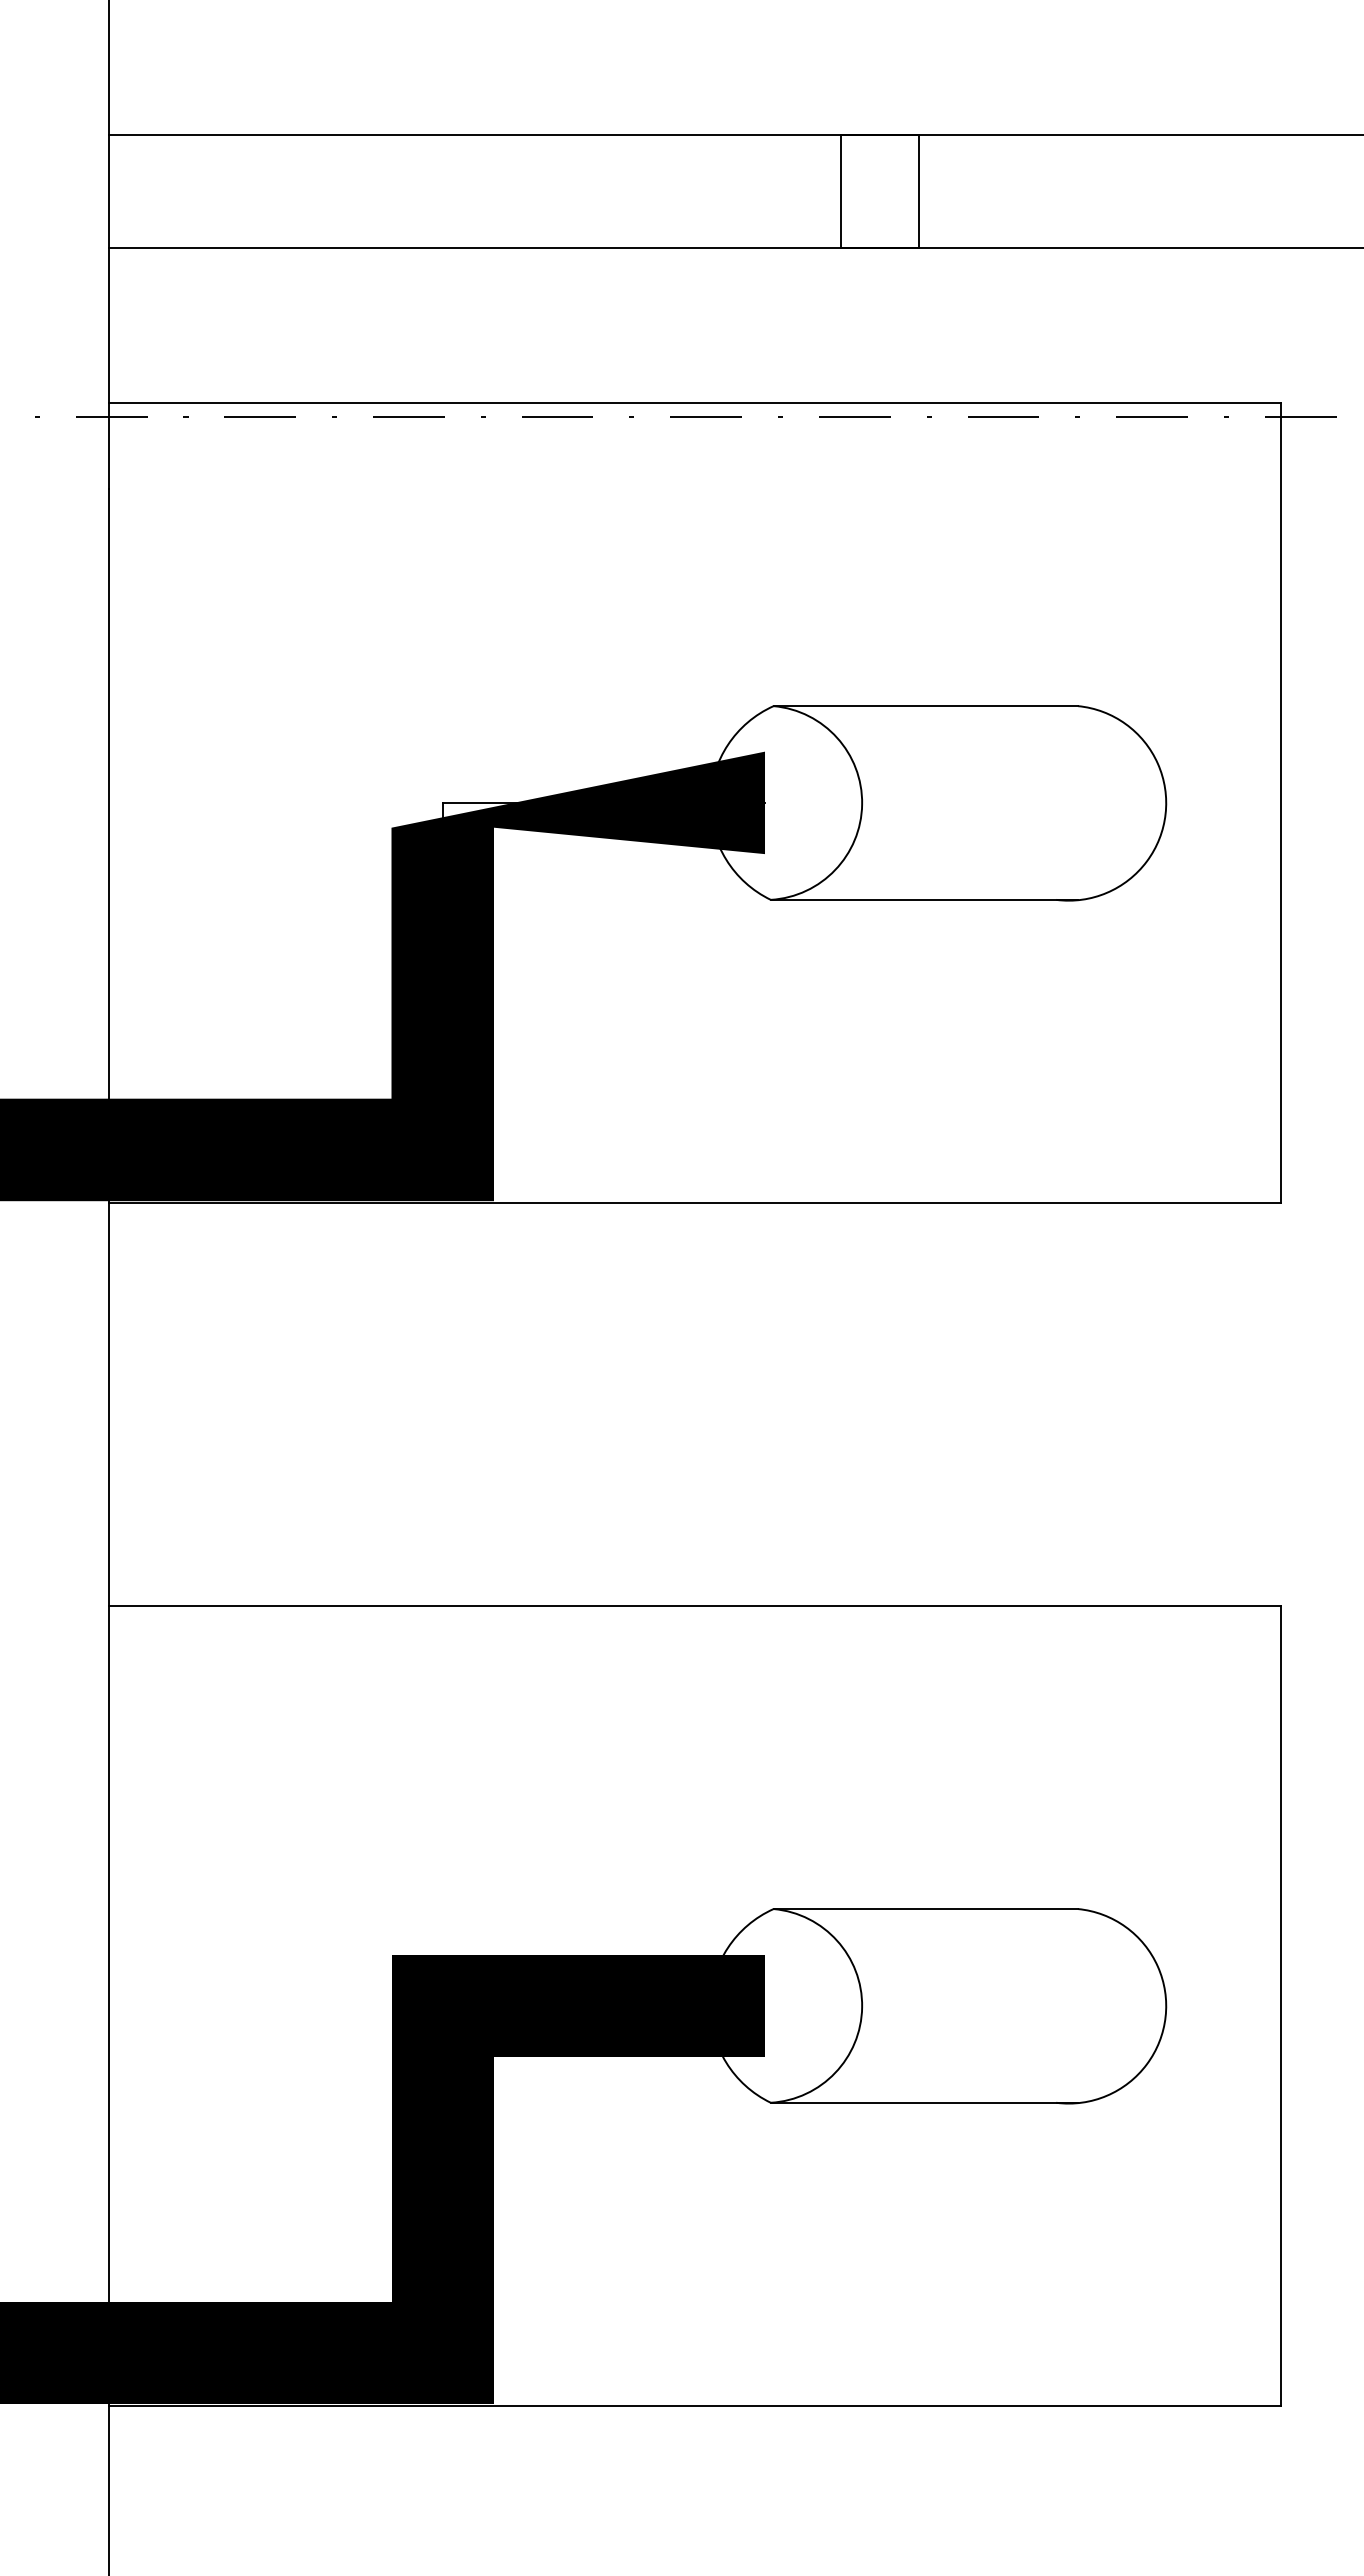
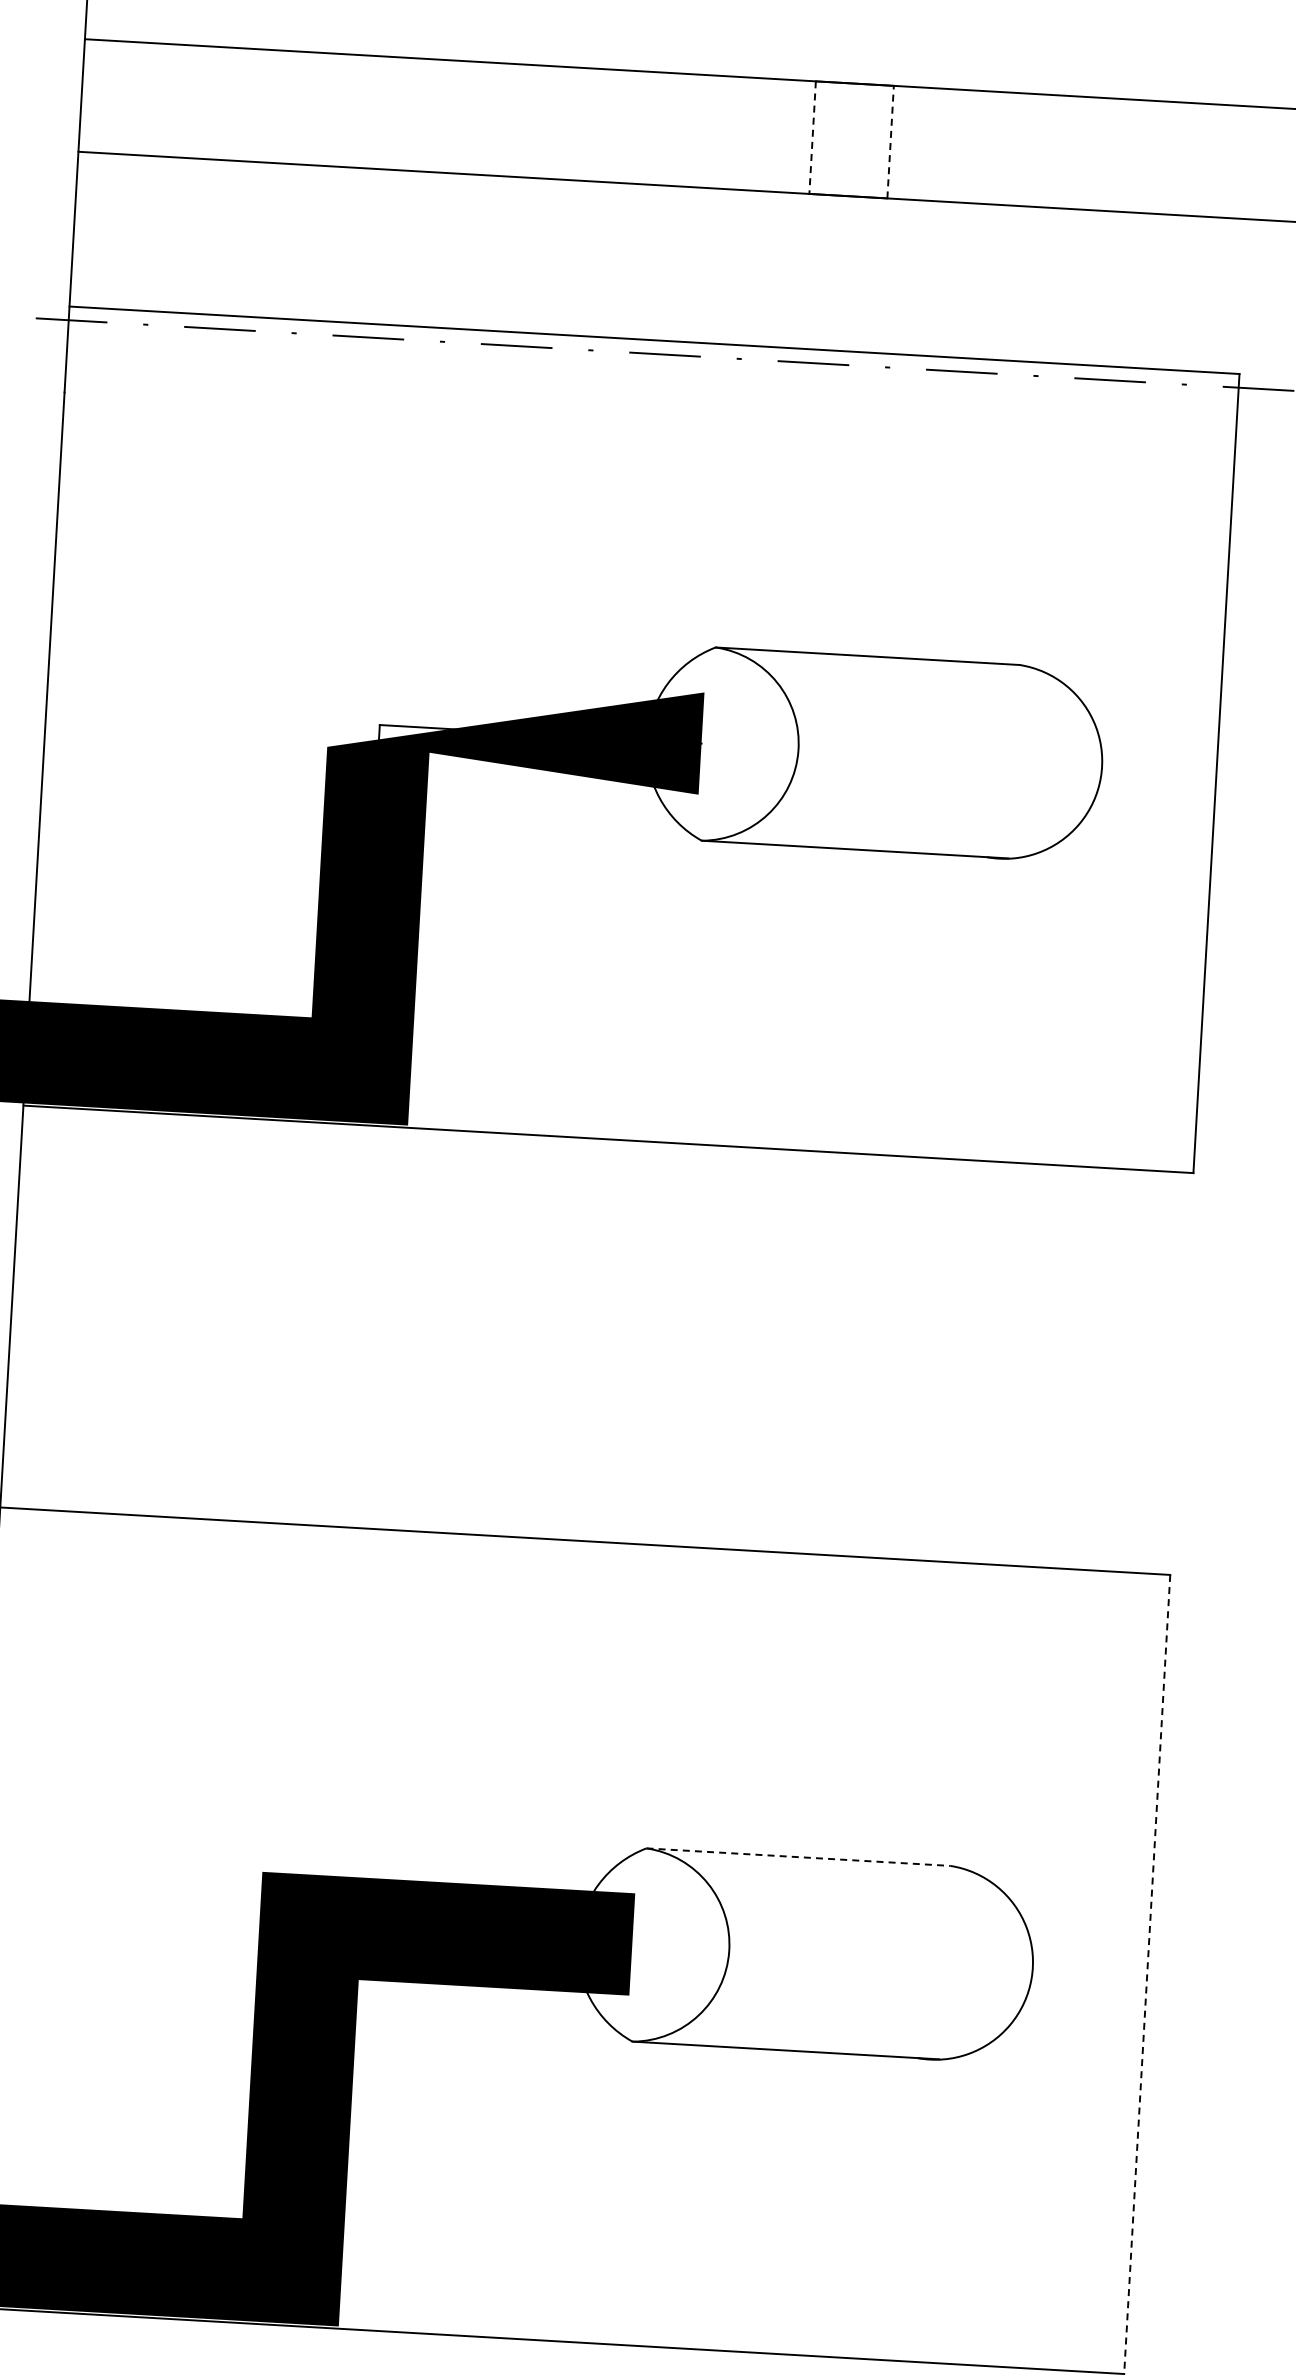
line: (919, 191) -> (890, 142), solid -> dashed
line: (841, 192) -> (813, 138), solid -> dashed
line: (926, 1909) -> (799, 1857), solid -> dashed
line: (1280, 2006) -> (1146, 1974), solid -> dashed

